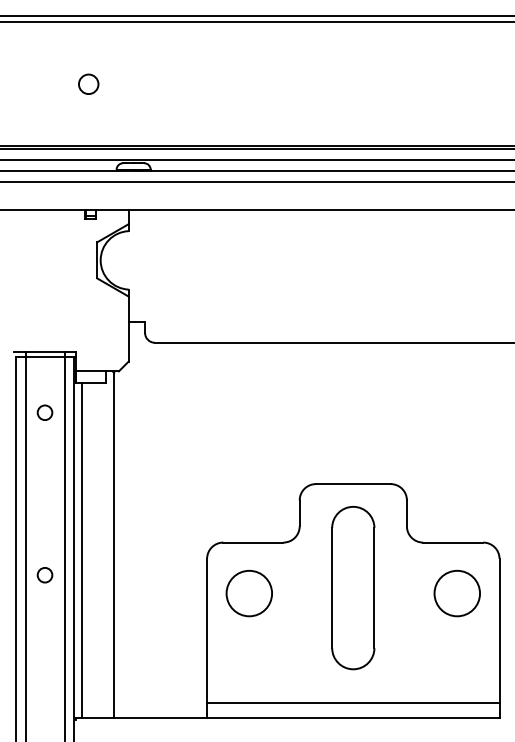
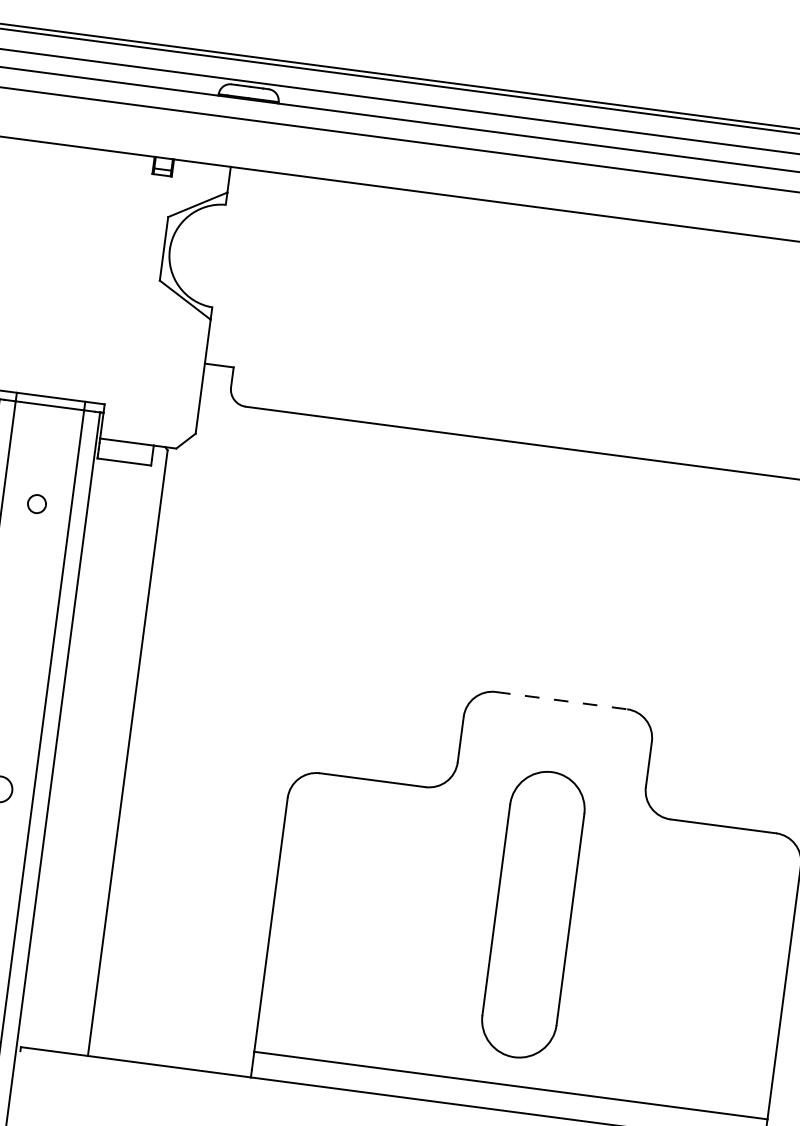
circle: (44, 412) -> (36, 503), size x0.7
line: (353, 484) -> (561, 701), solid -> dashed
line: (81, 550) -> (69, 754), removed
part: (353, 588) -> (533, 915), moved
circle: (248, 593) -> (352, 868), removed
circle: (456, 593) -> (717, 916), removed

